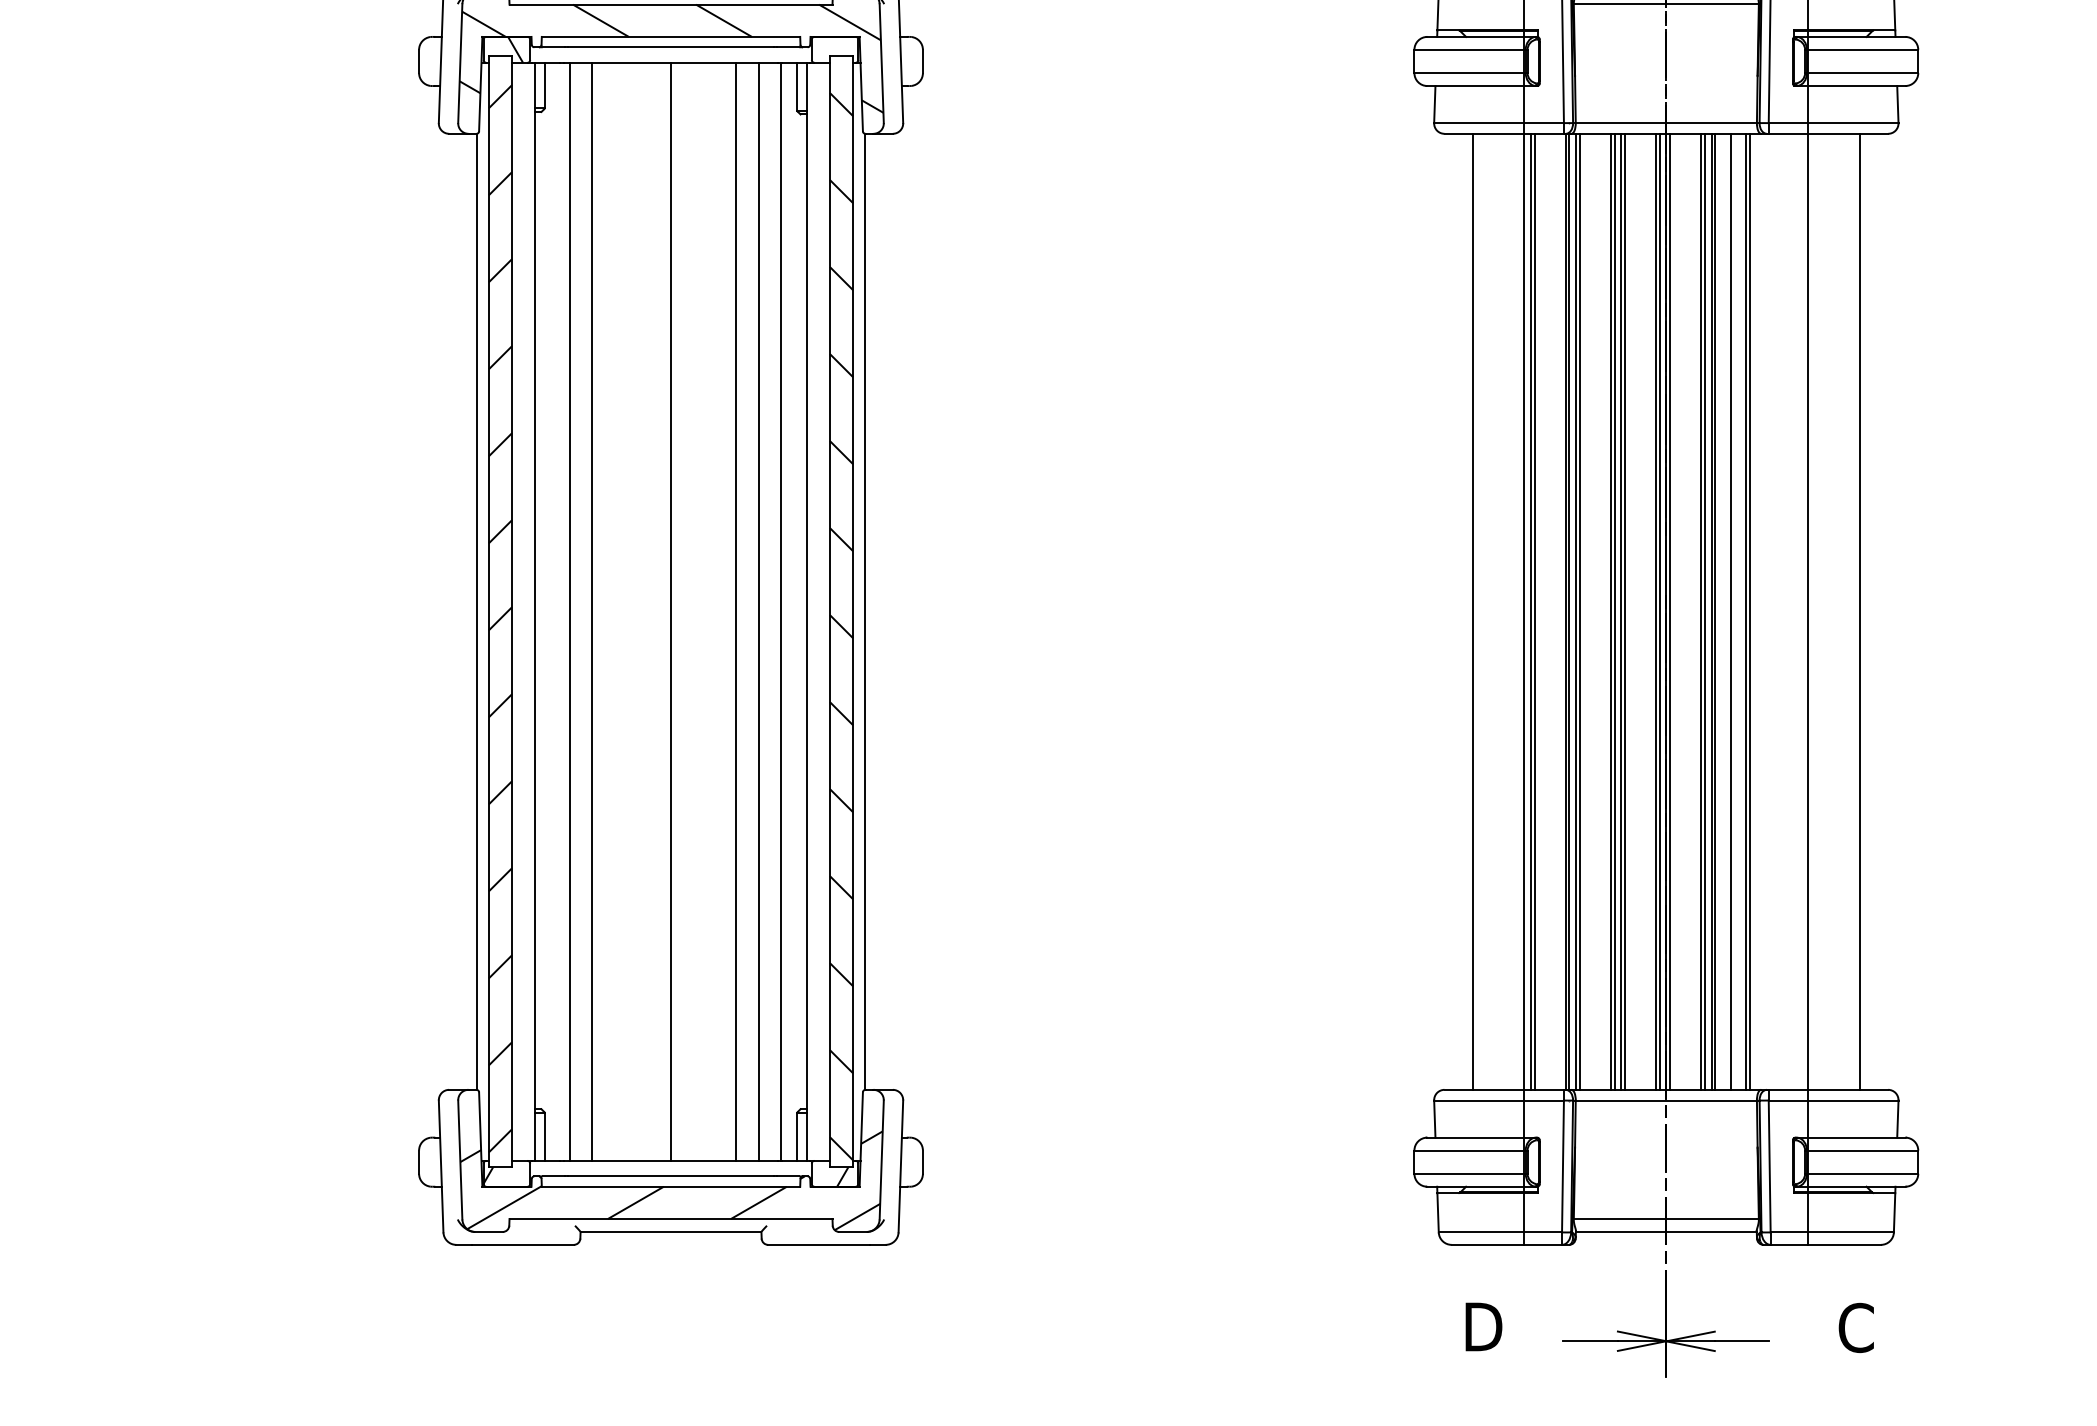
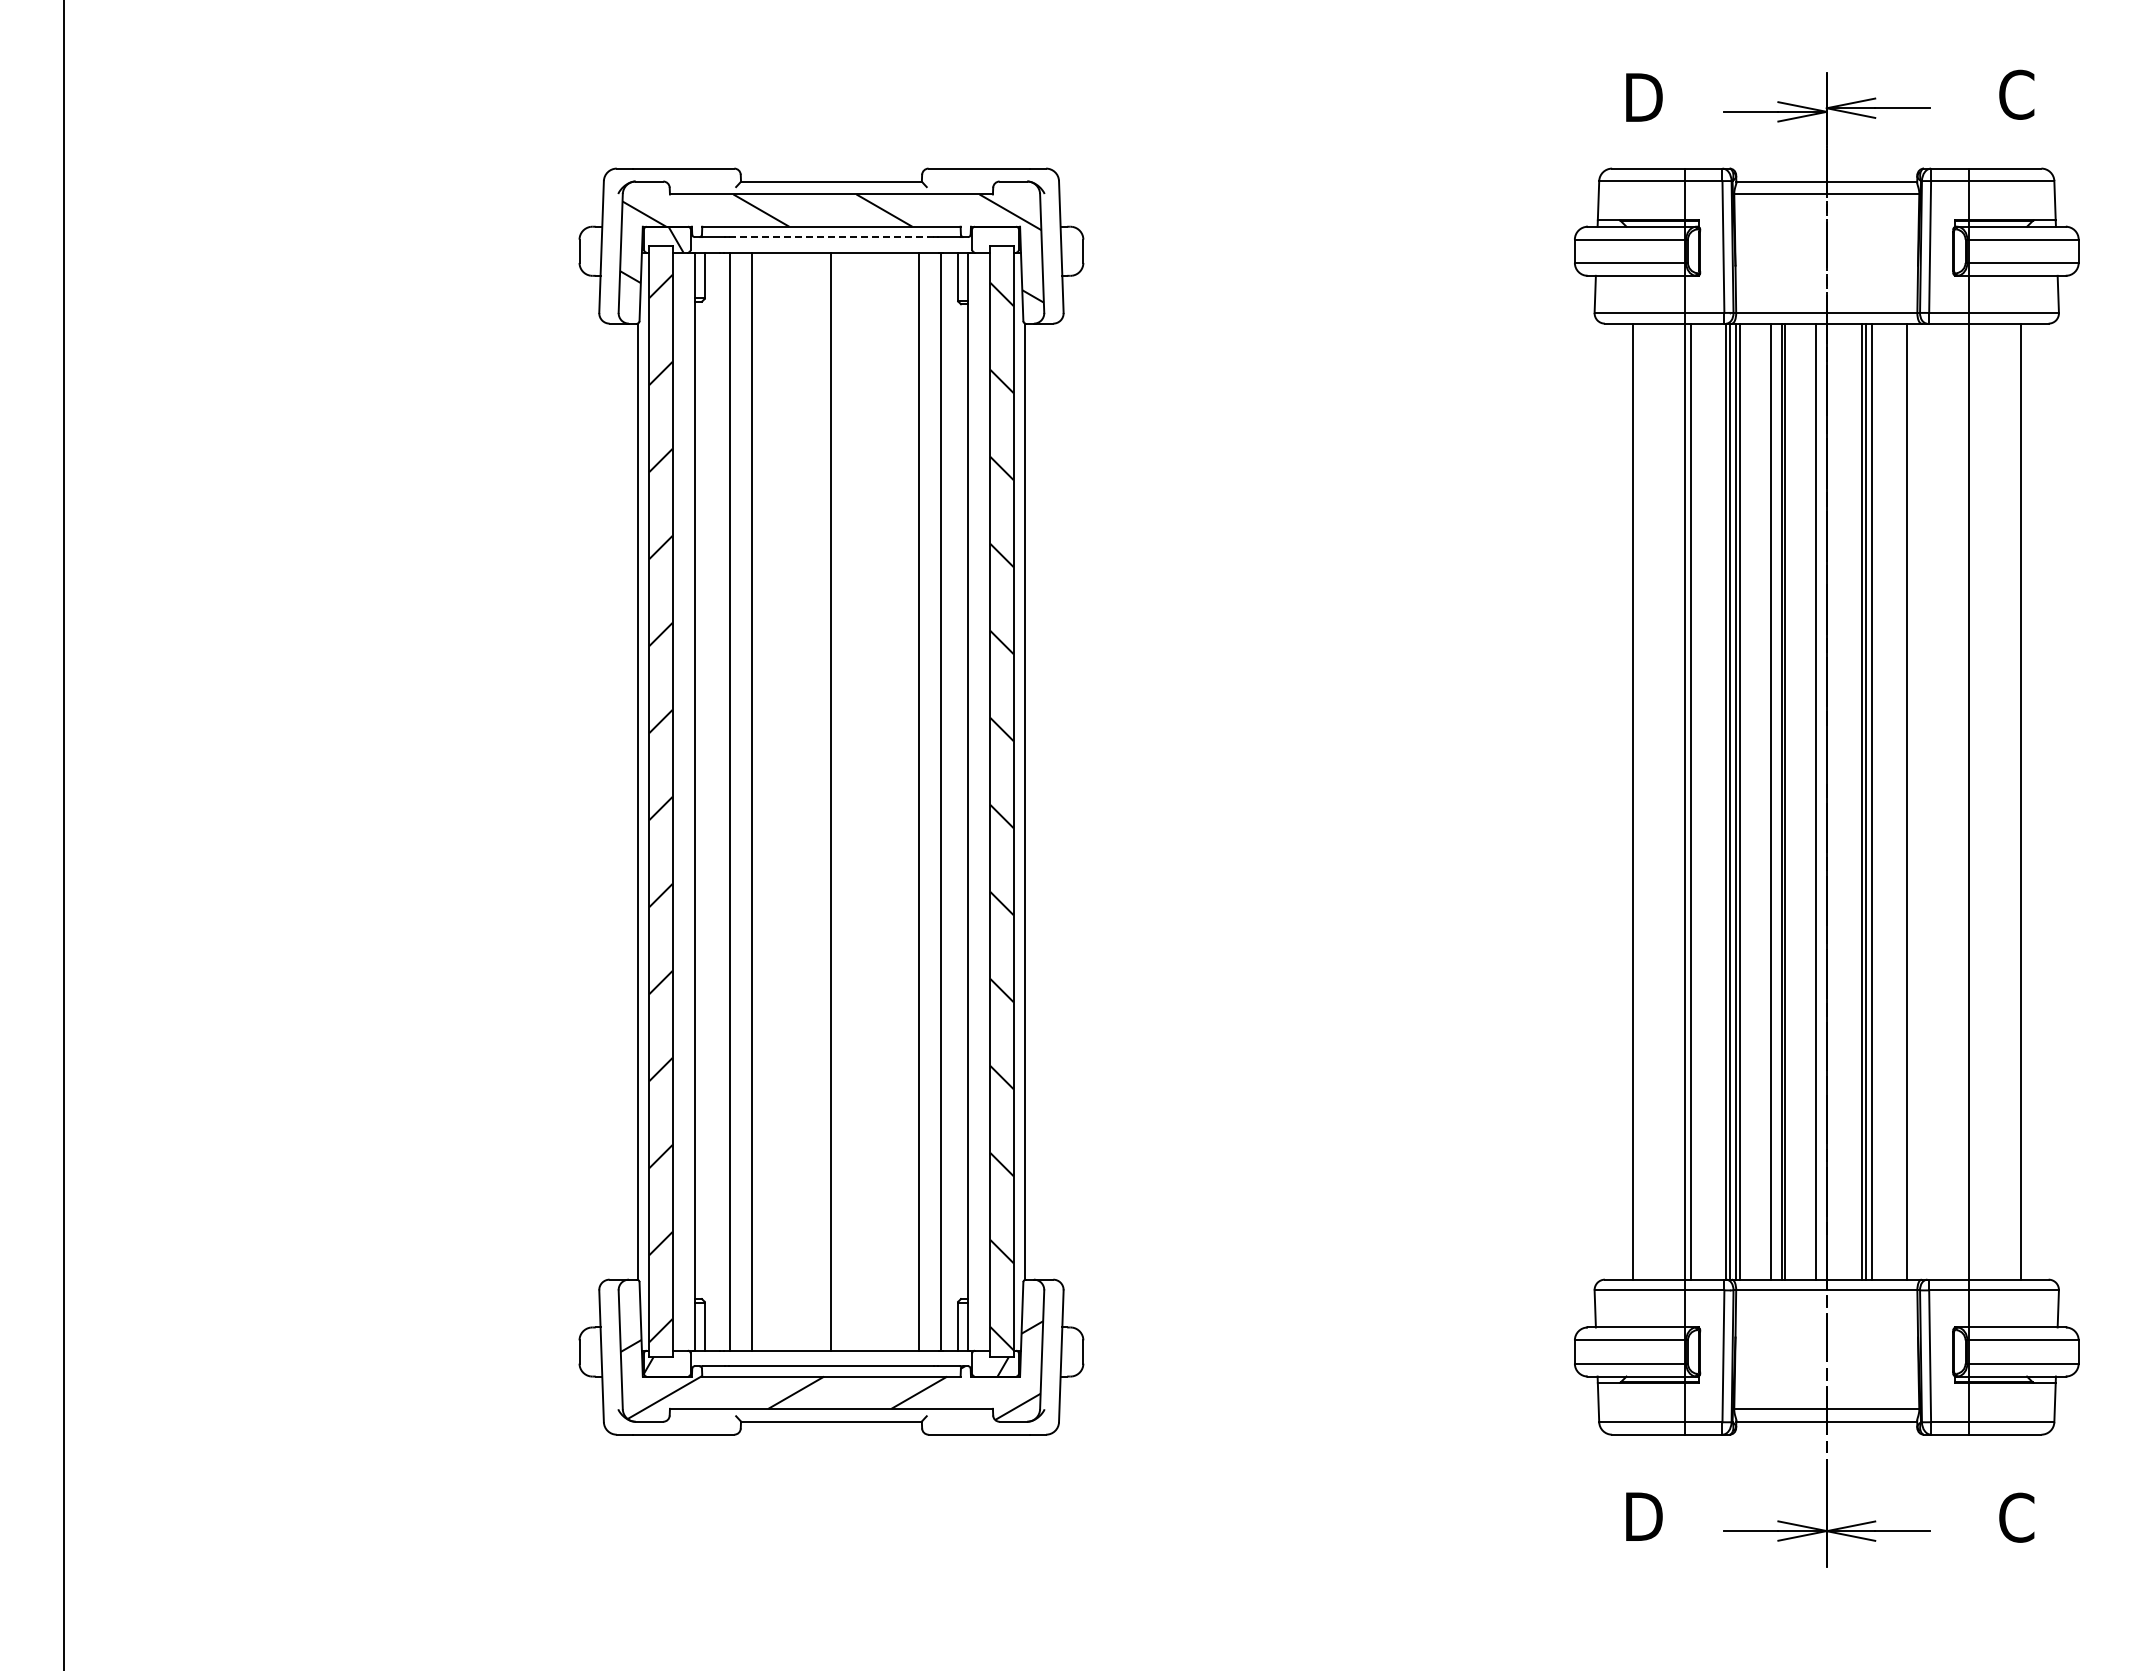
line: (671, 47) -> (831, 237), solid -> dashed
line: (736, 611) -> (896, 801), removed
line: (1535, 611) -> (1695, 801), removed
line: (1615, 611) -> (1775, 801), removed
line: (1660, 611) -> (1820, 801), removed
line: (1670, 611) -> (1830, 801), removed
line: (1715, 611) -> (1875, 801), removed
line: (1731, 611) -> (1891, 801), removed
line: (1750, 611) -> (1910, 801), removed

